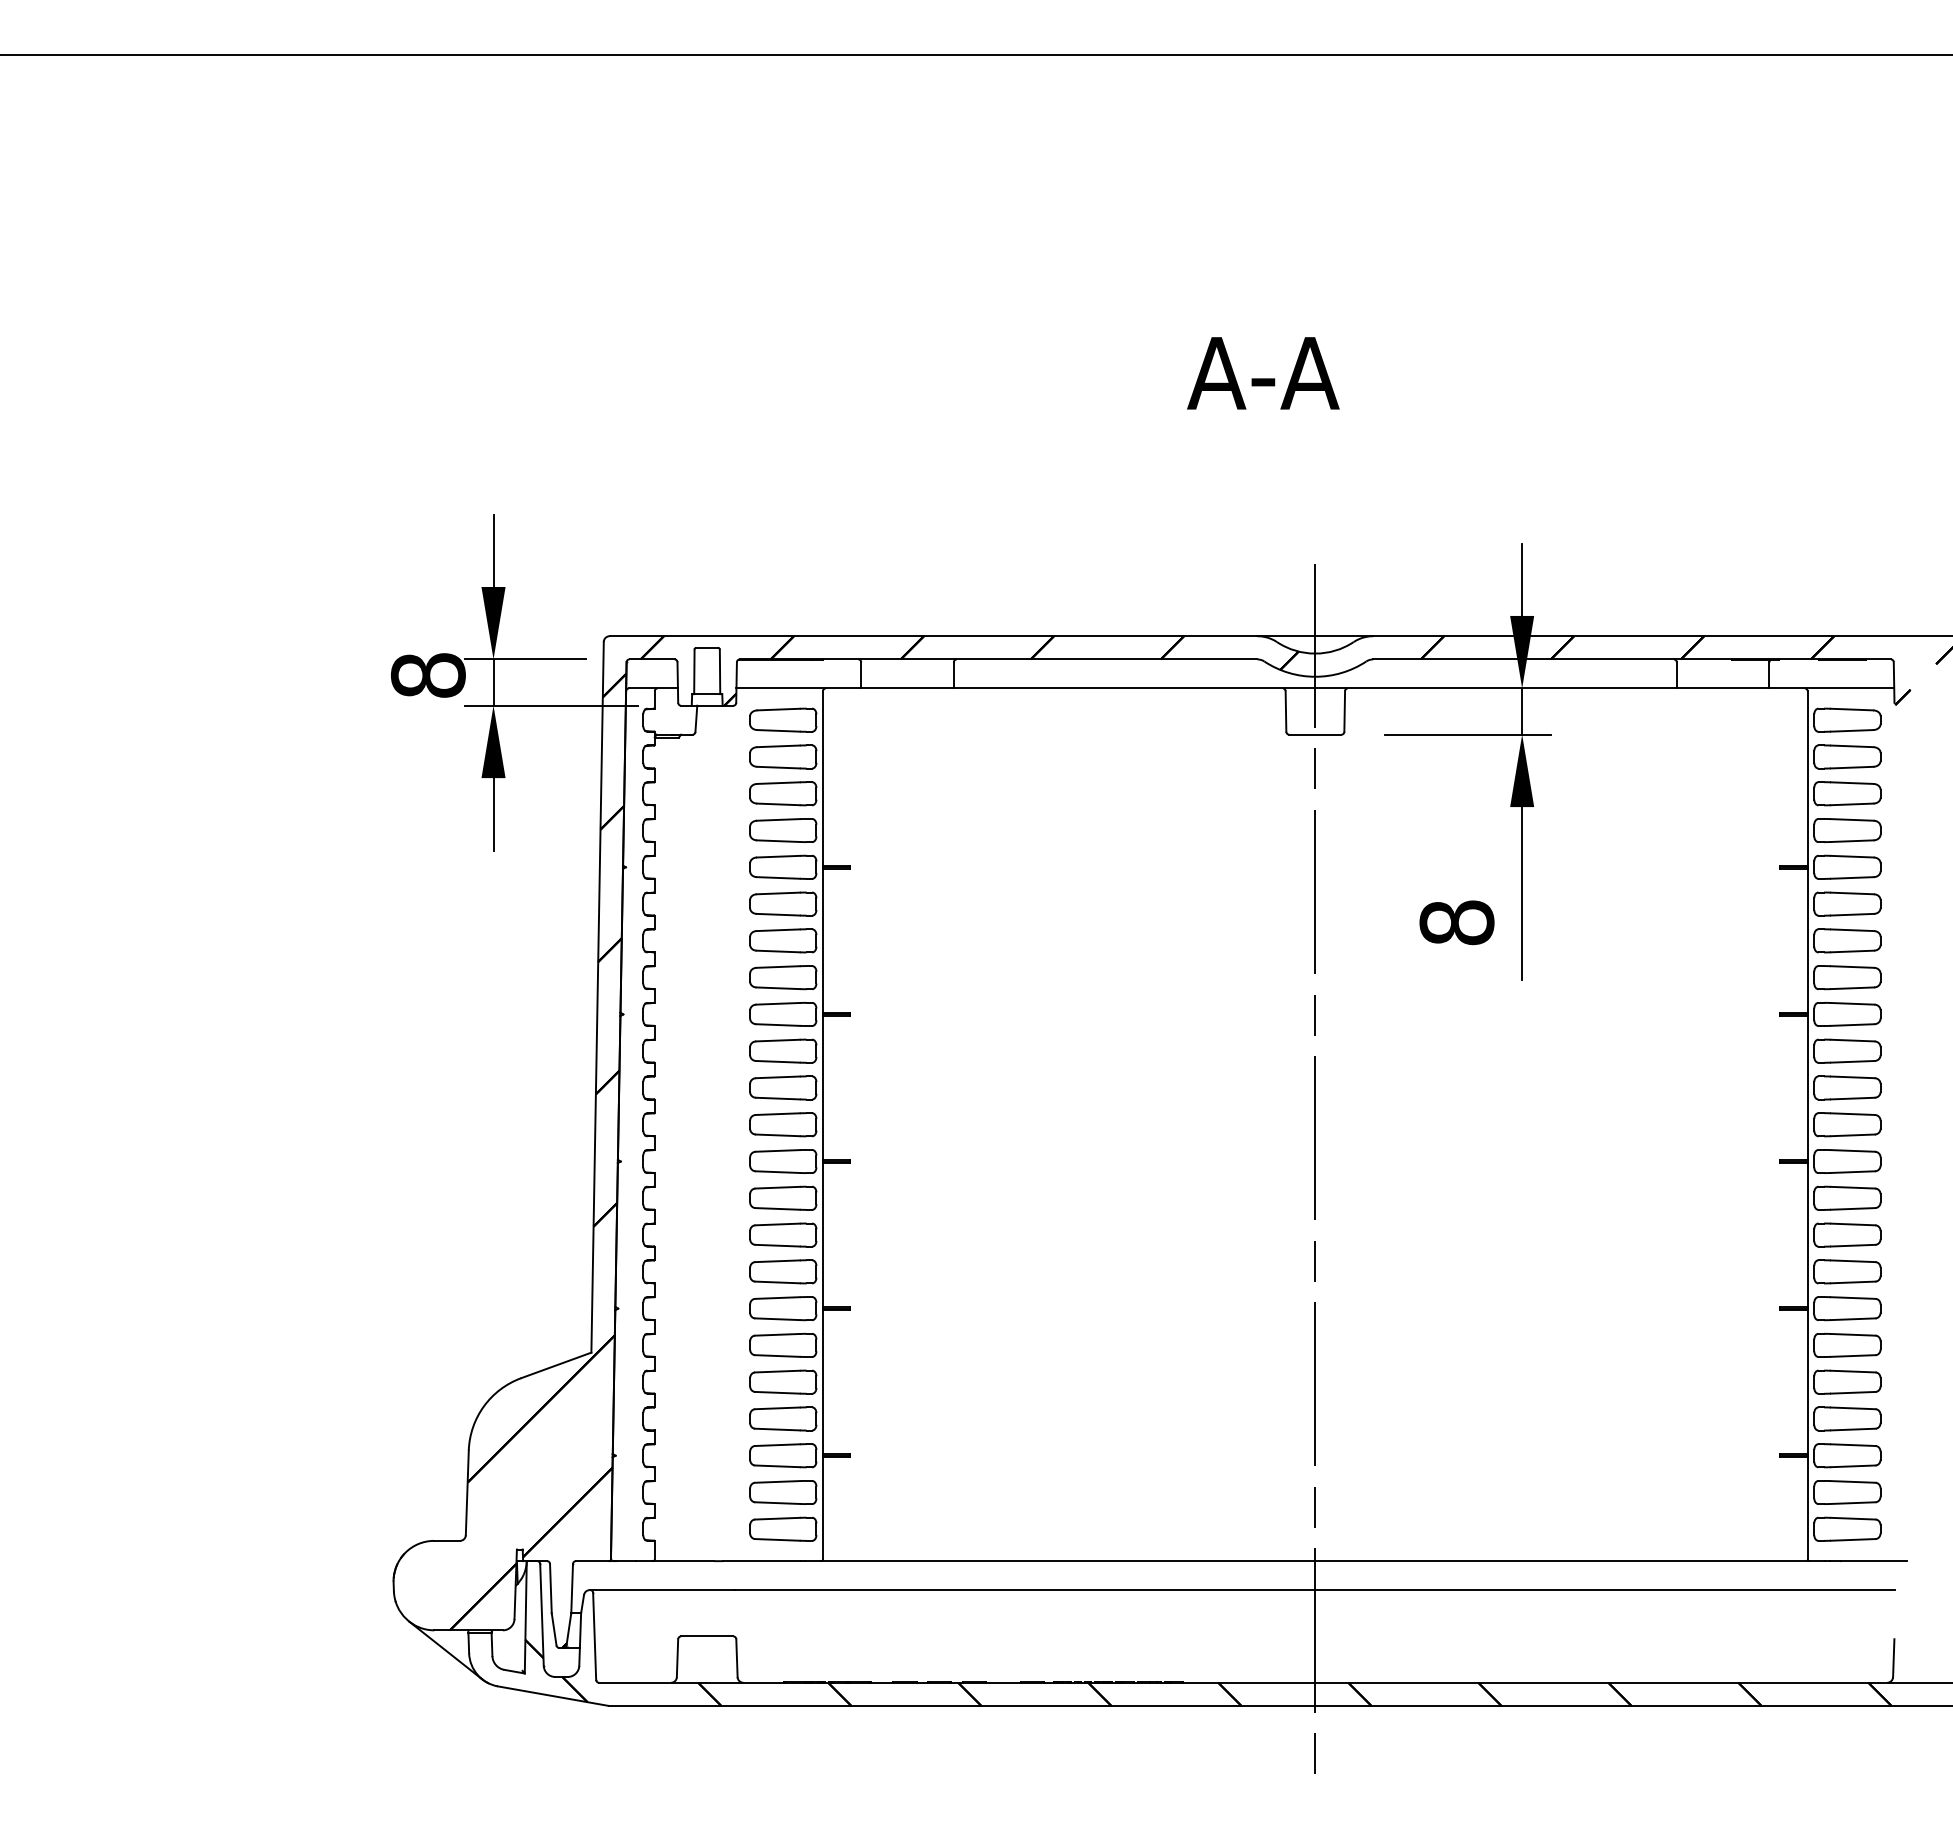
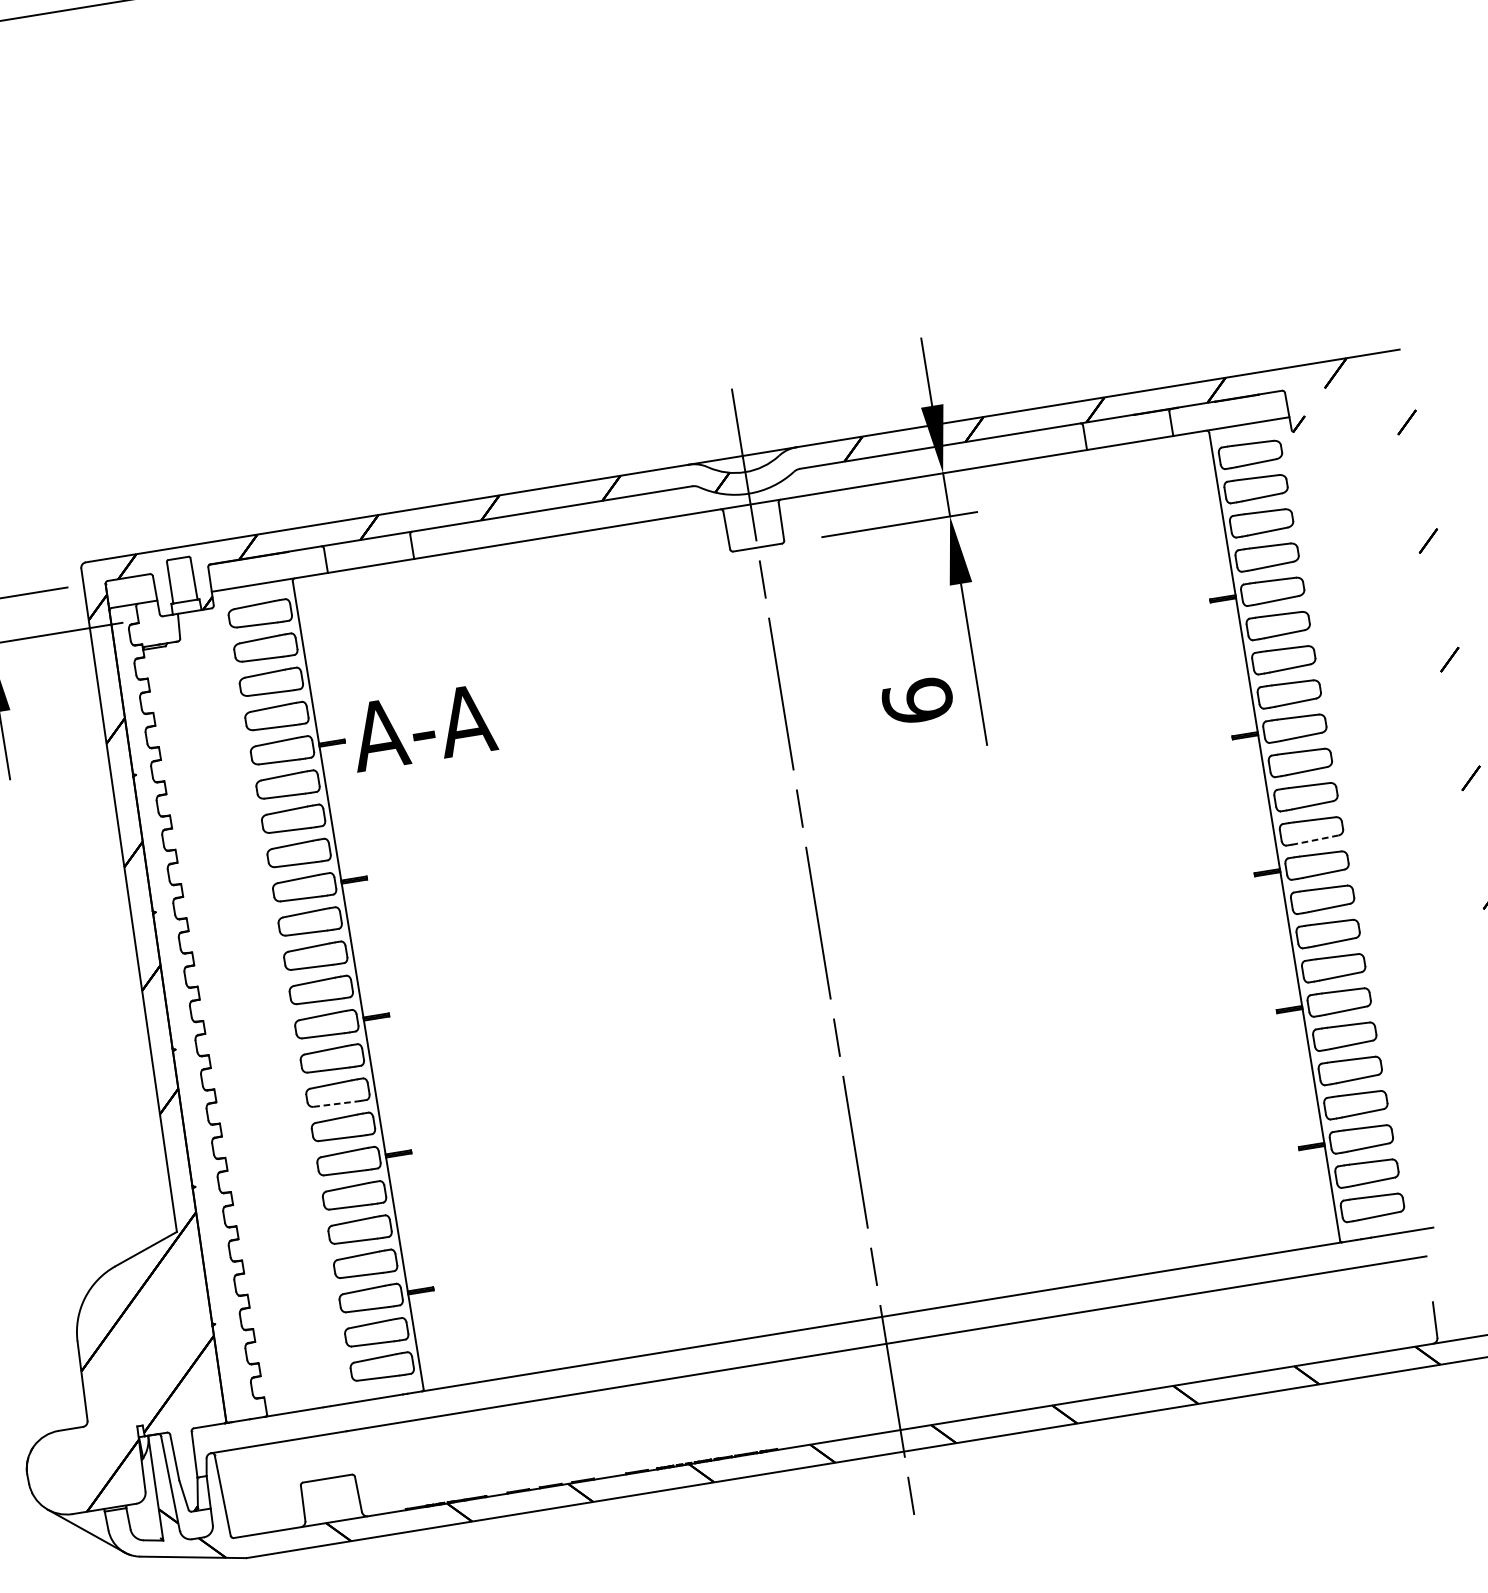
text: (1263, 373) -> (422, 727), moved
text: (1456, 922) -> (917, 701), 8 -> 6
line: (1852, 1135) -> (1317, 839), solid -> dashed
line: (778, 1245) -> (334, 1103), solid -> dashed

